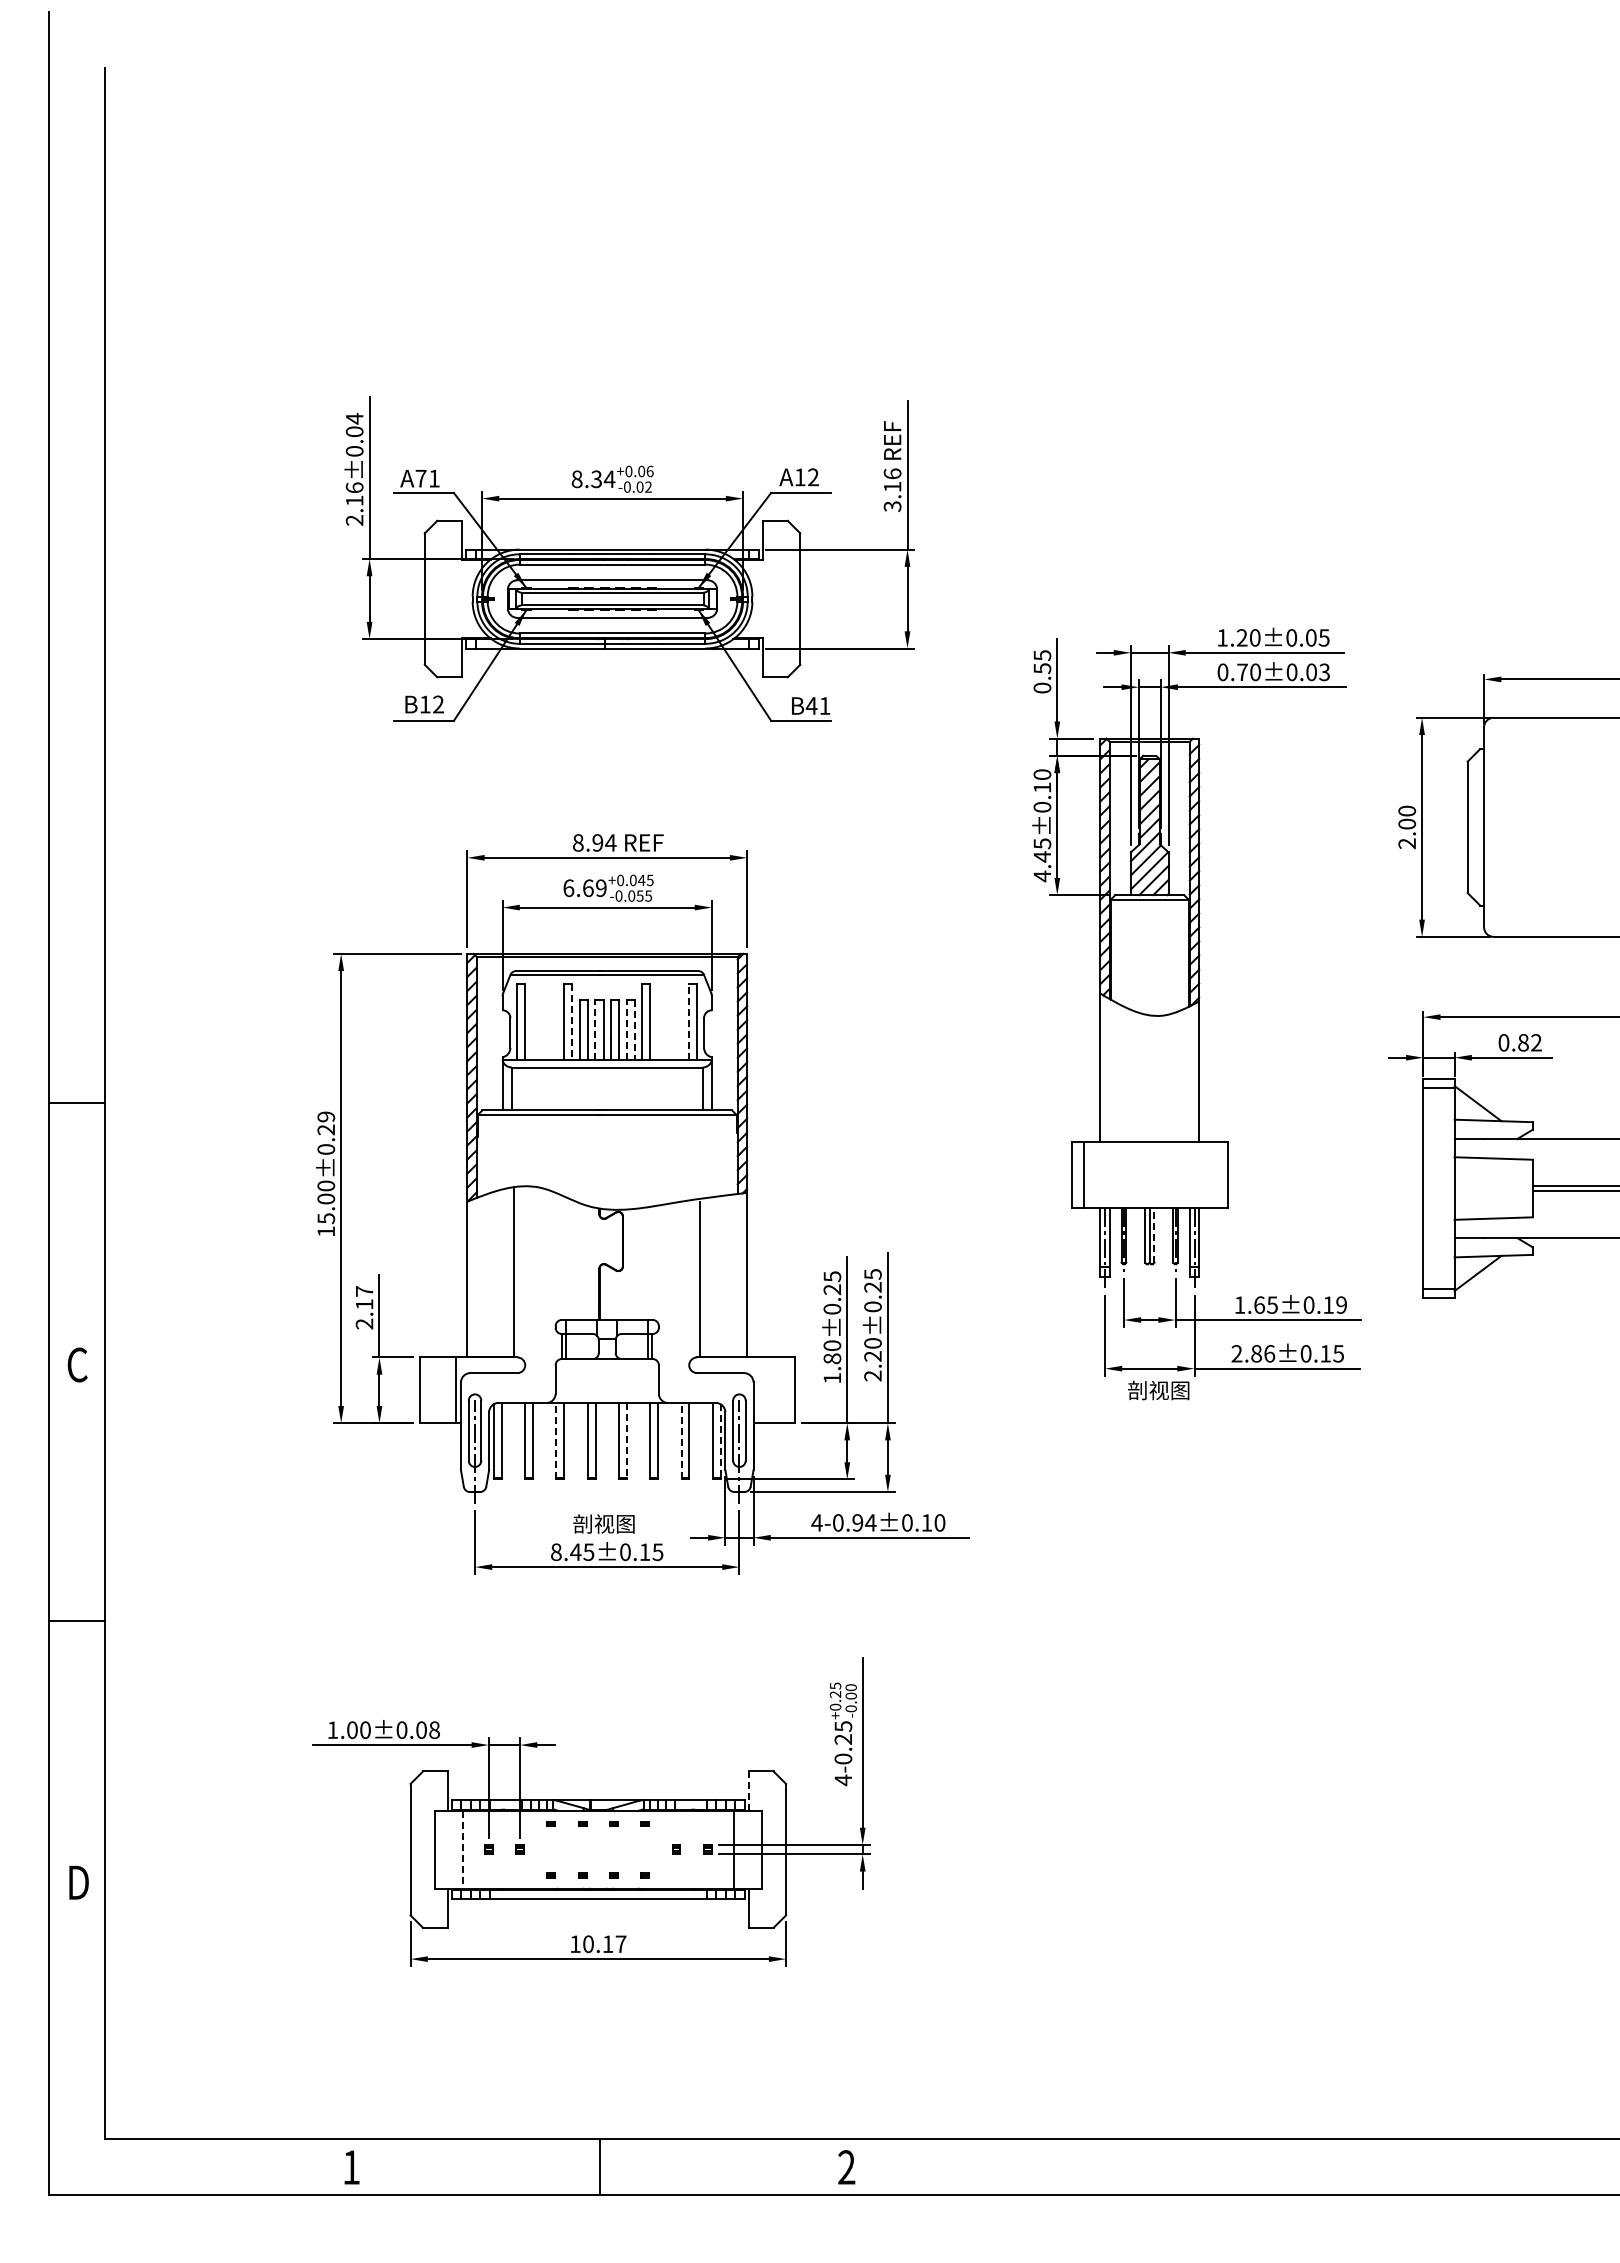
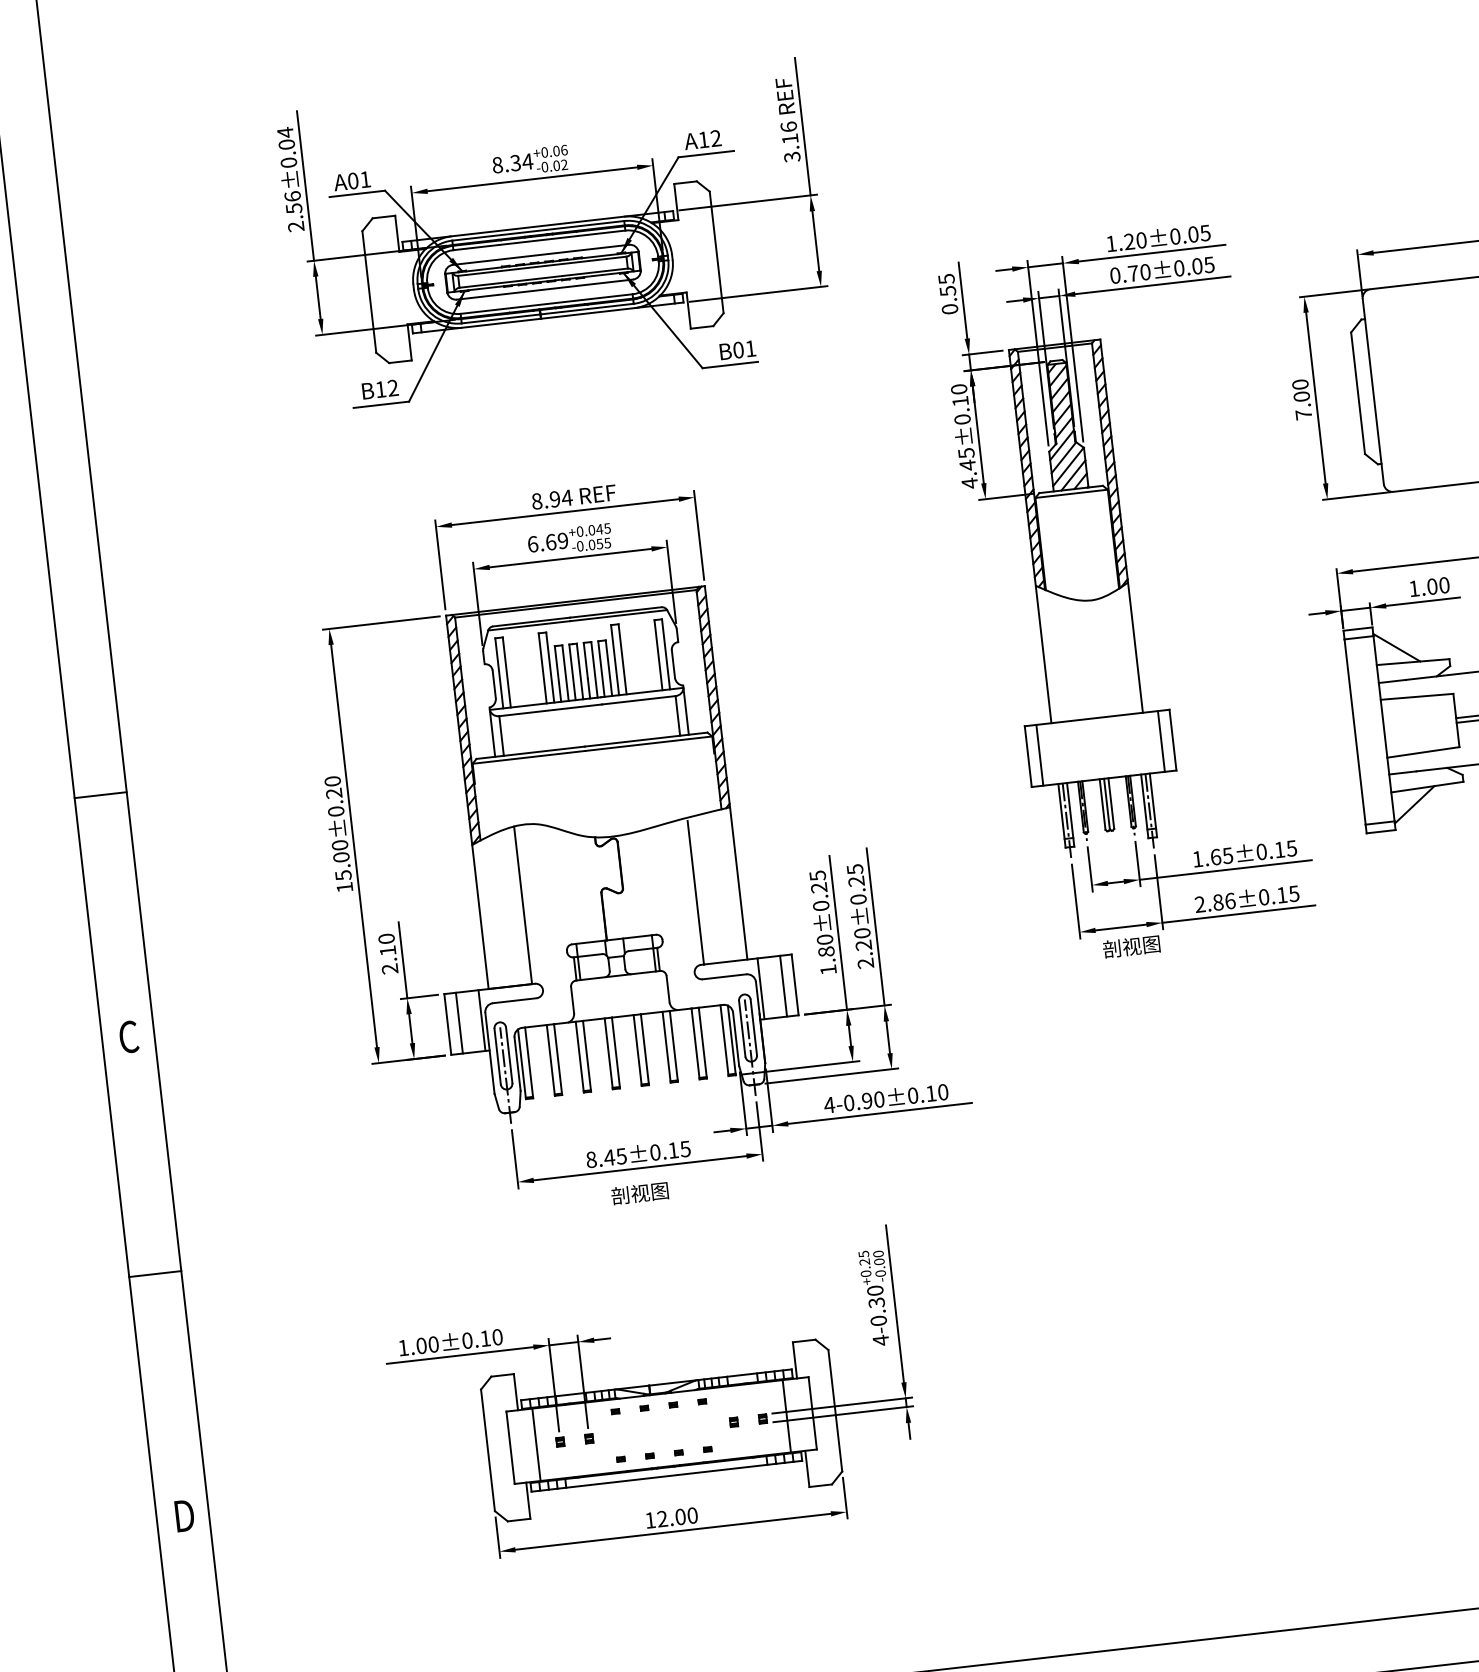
text: (420, 478) -> (352, 180), A71 -> A01
text: (354, 500) -> (293, 208), 2.16±0.04 -> 2.56±0.04
text: (1324, 671) -> (1209, 264), 0.70±0.03 -> 0.70±0.05
text: (811, 705) -> (738, 349), B41 -> B01
text: (1406, 843) -> (1303, 414), 2.00 -> 7.00
line: (572, 1021) -> (550, 667), dashed -> solid
line: (689, 1021) -> (658, 654), dashed -> solid
line: (595, 1029) -> (572, 672), dashed -> solid
line: (626, 1029) -> (601, 668), dashed -> solid
line: (634, 1030) -> (608, 668), dashed -> solid
text: (1519, 1042) -> (1428, 586), 0.82 -> 1.00
text: (326, 1116) -> (332, 781), 15.00±0.29 -> 15.00±0.20
line: (1215, 1174) -> (1161, 740), added
line: (1154, 1234) -> (1111, 802), dashed -> solid
text: (364, 1291) -> (386, 938), 2.17 -> 2.10
text: (1341, 1304) -> (1291, 847), 1.65±0.19 -> 1.65±0.15
line: (432, 1390) -> (459, 1023), added
line: (758, 1390) -> (761, 988), added
line: (782, 1390) -> (783, 986), added
line: (556, 1440) -> (579, 1056), dashed -> solid
line: (681, 1440) -> (695, 1043), dashed -> solid
line: (626, 1441) -> (644, 1050), dashed -> solid
line: (720, 1441) -> (731, 1040), dashed -> solid
text: (870, 1522) -> (878, 1099), 4-0.94±0.10 -> 4-0.90±0.10
text: (603, 1523) -> (639, 1193), moved
text: (427, 1729) -> (490, 1337), 1.00±0.08 -> 1.00±0.10
text: (843, 1732) -> (876, 1296), 4-0.25 -> 4-0.30
line: (749, 1791) -> (795, 1360), dashed -> solid
line: (463, 1850) -> (537, 1445), dashed -> solid
text: (604, 1944) -> (677, 1517), 10.17 -> 12.00

